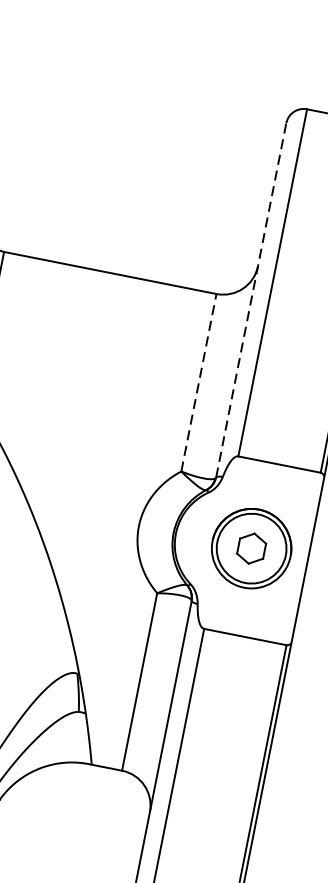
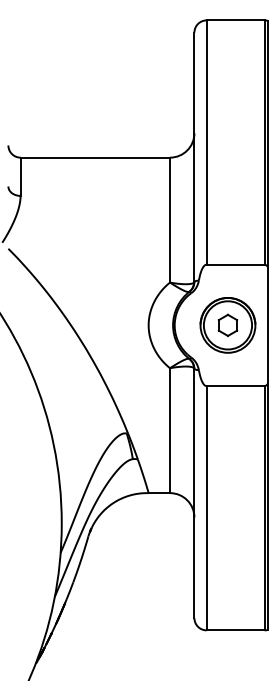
line: (251, 300) -> (194, 157), dashed -> solid
line: (199, 382) -> (170, 219), dashed -> solid

